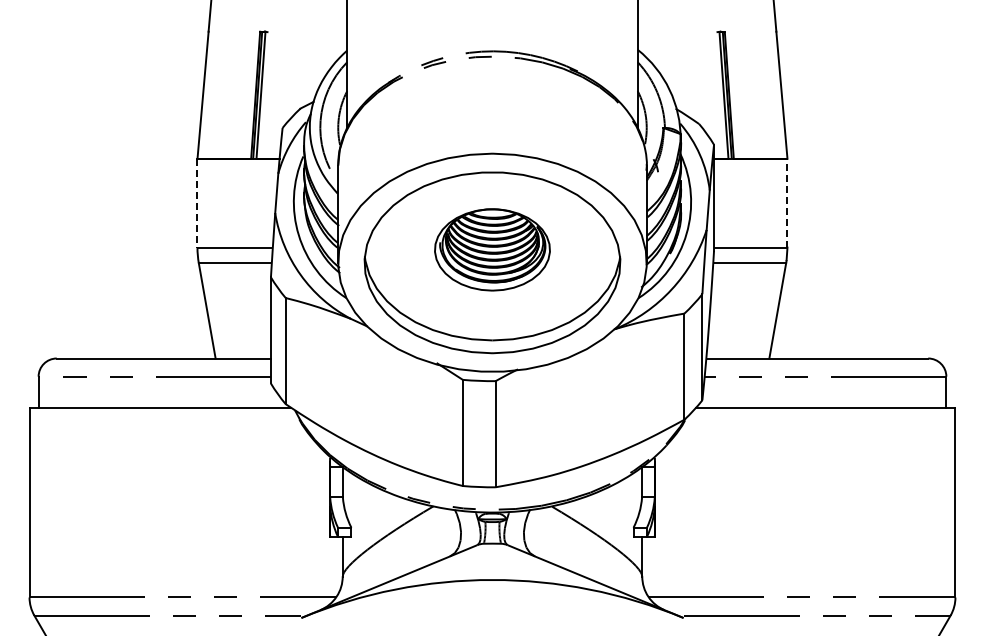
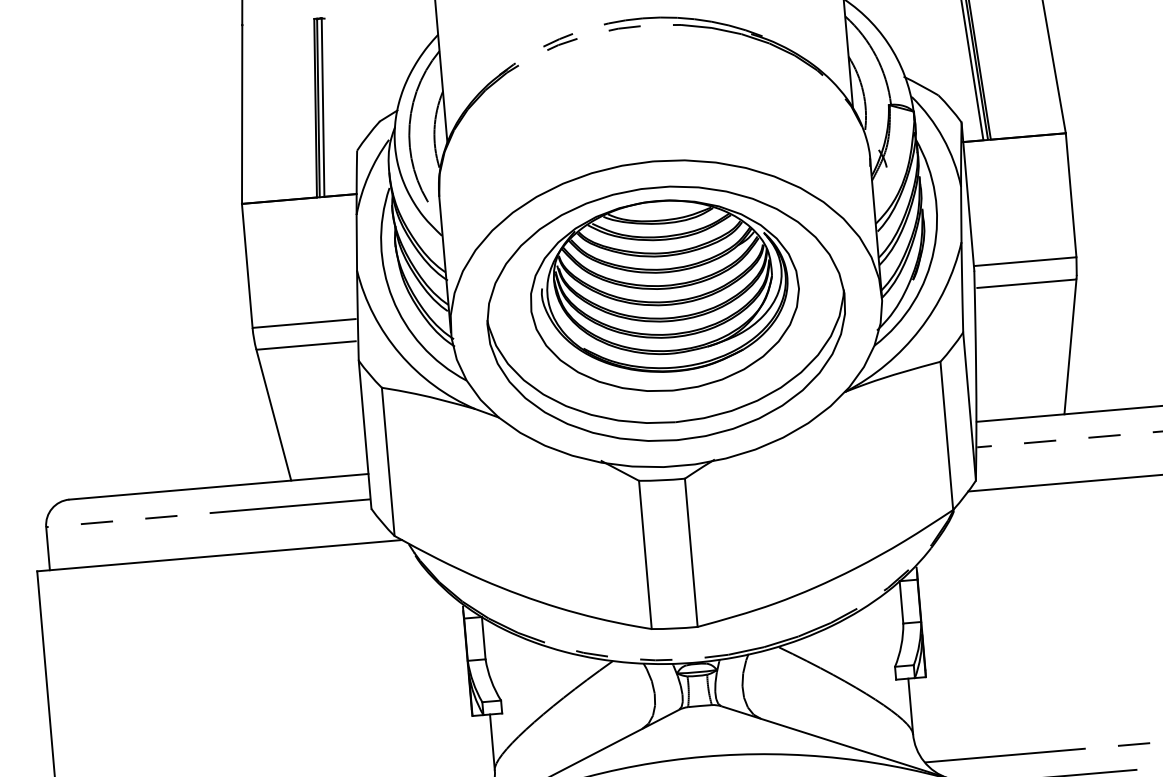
line: (787, 202) -> (1071, 194), dashed -> solid
line: (197, 203) -> (247, 266), dashed -> solid
part: (492, 249) -> (664, 295), size x1.67

